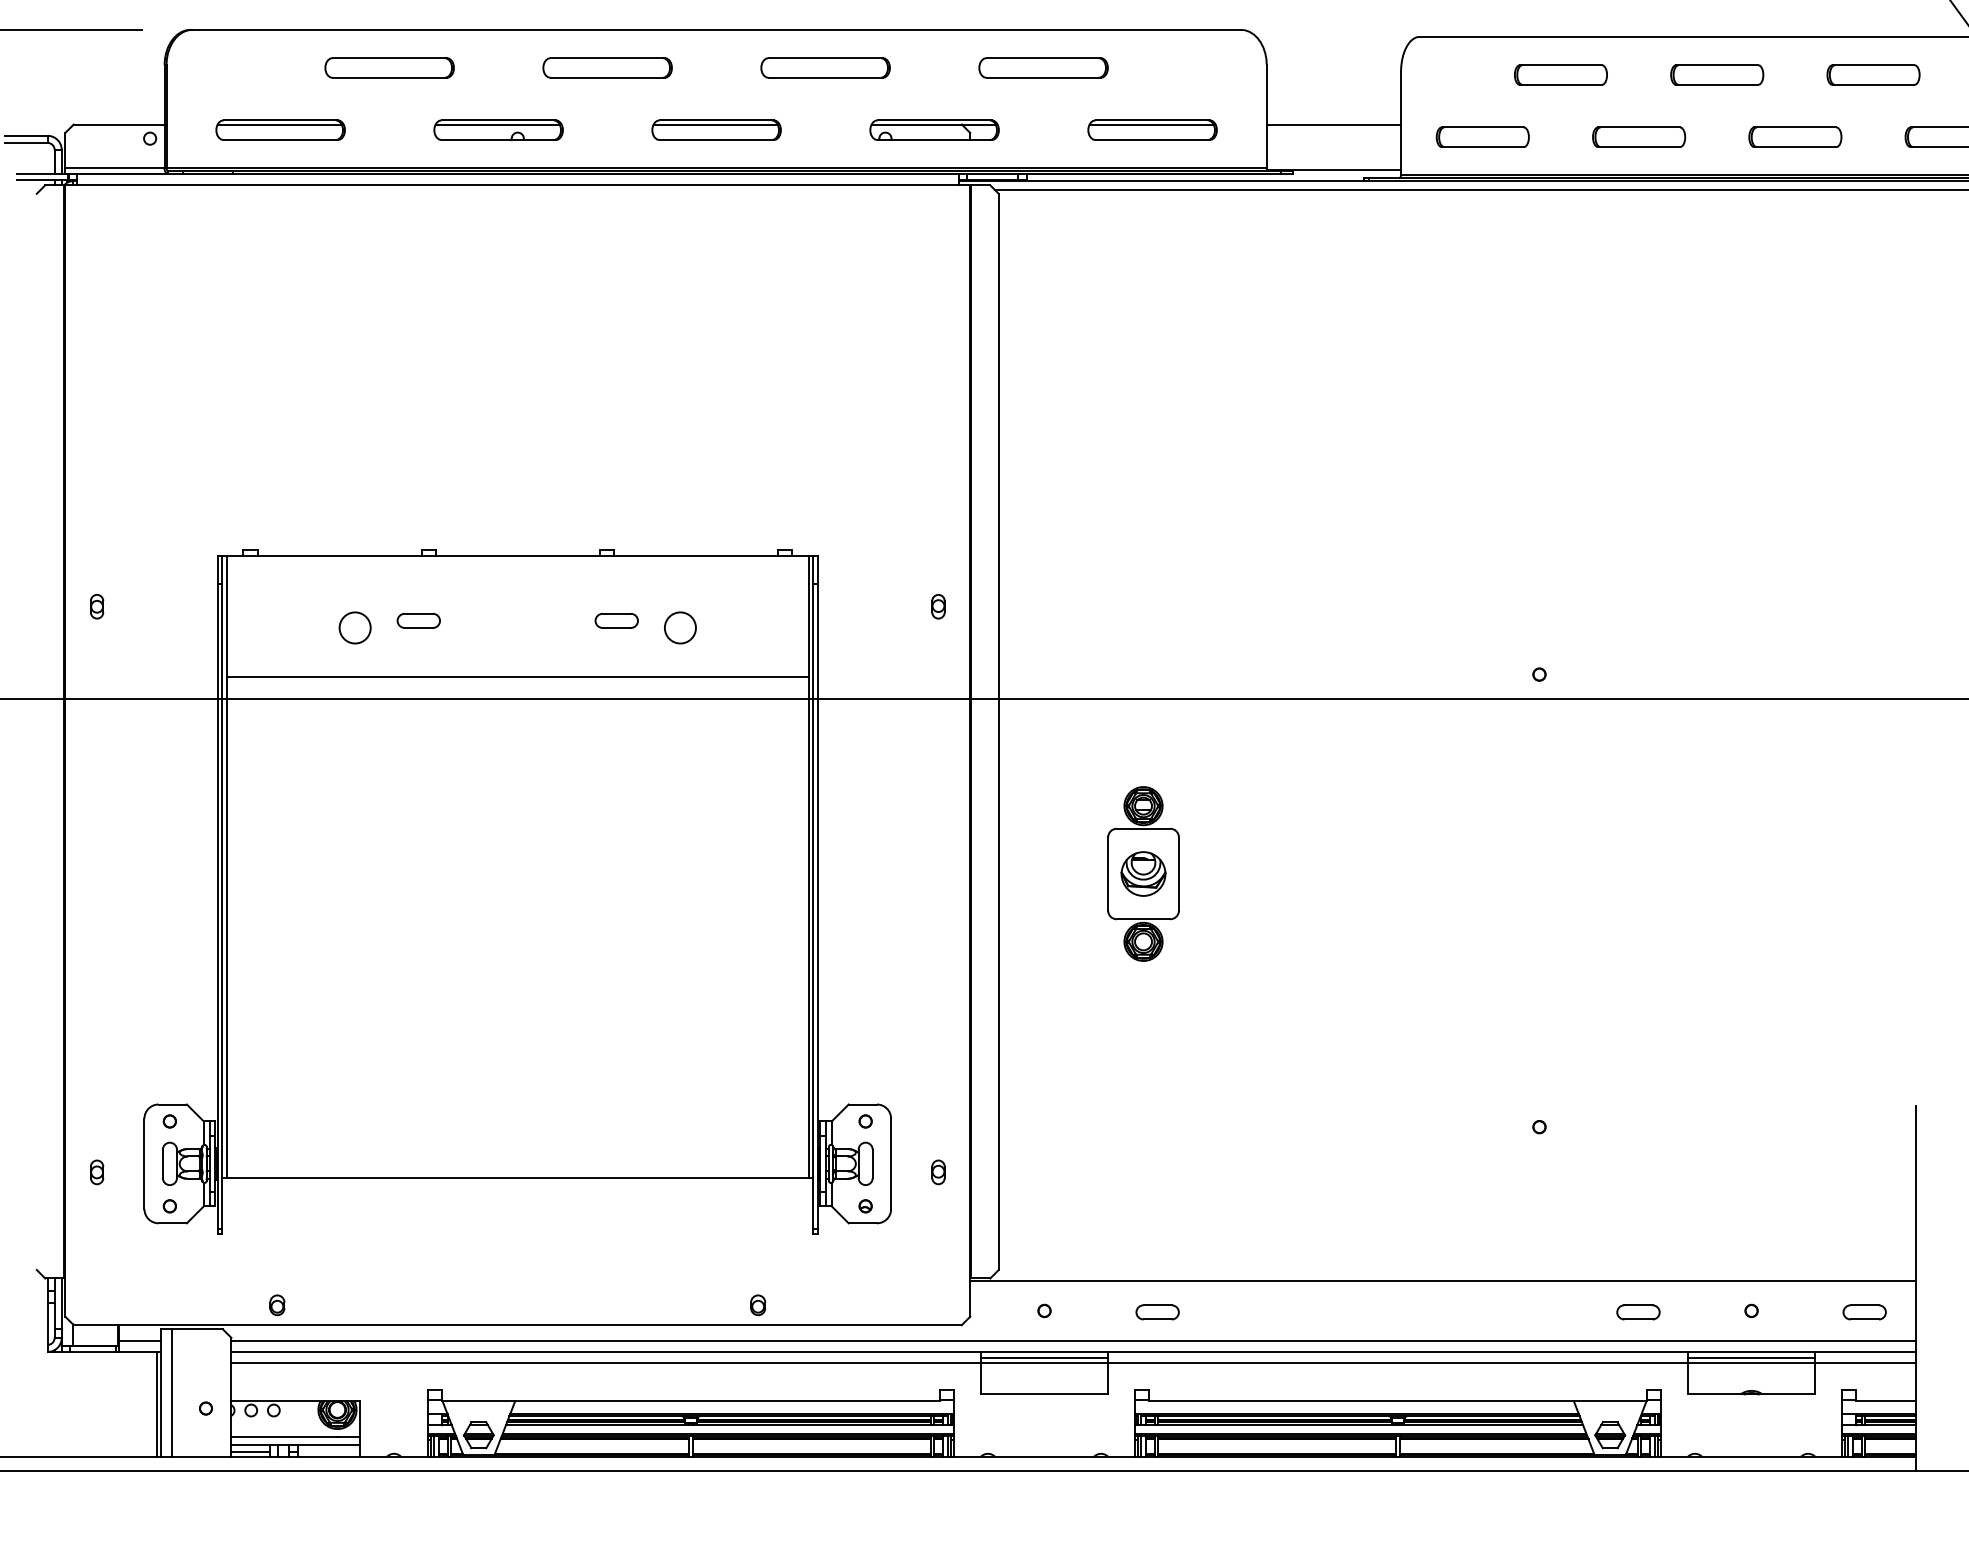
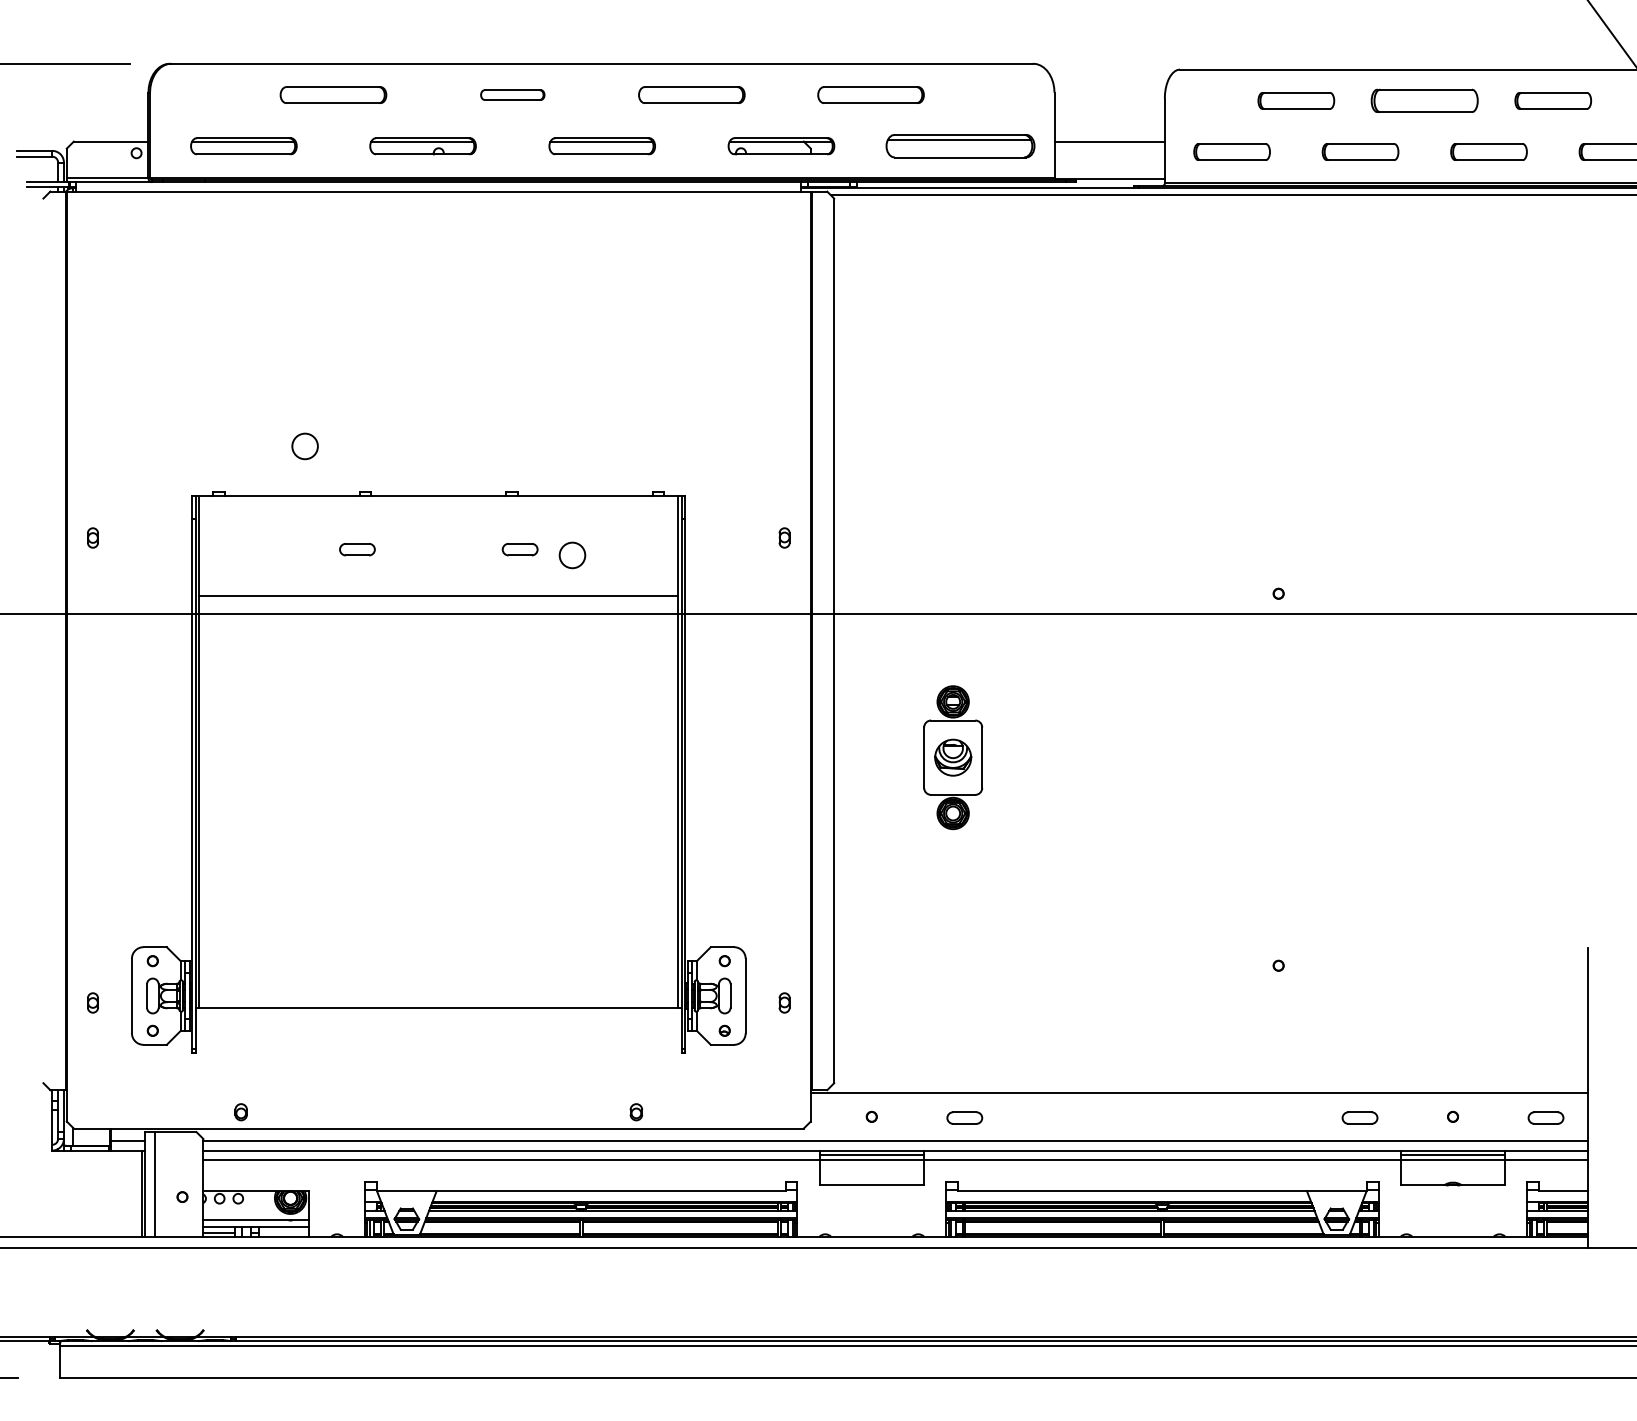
part: (607, 67) -> (512, 94), size x0.6
part: (1716, 74) -> (1424, 100), size x1.4
part: (1152, 130) -> (960, 146), size x1.4
circle: (354, 628) -> (304, 446), moved

